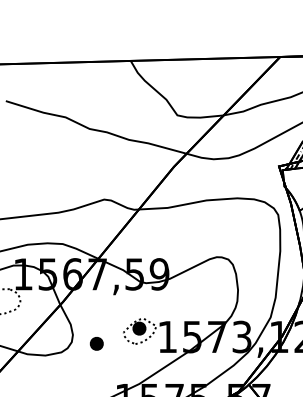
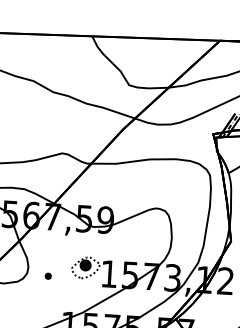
part: (96, 343) -> (48, 275), size x0.6

